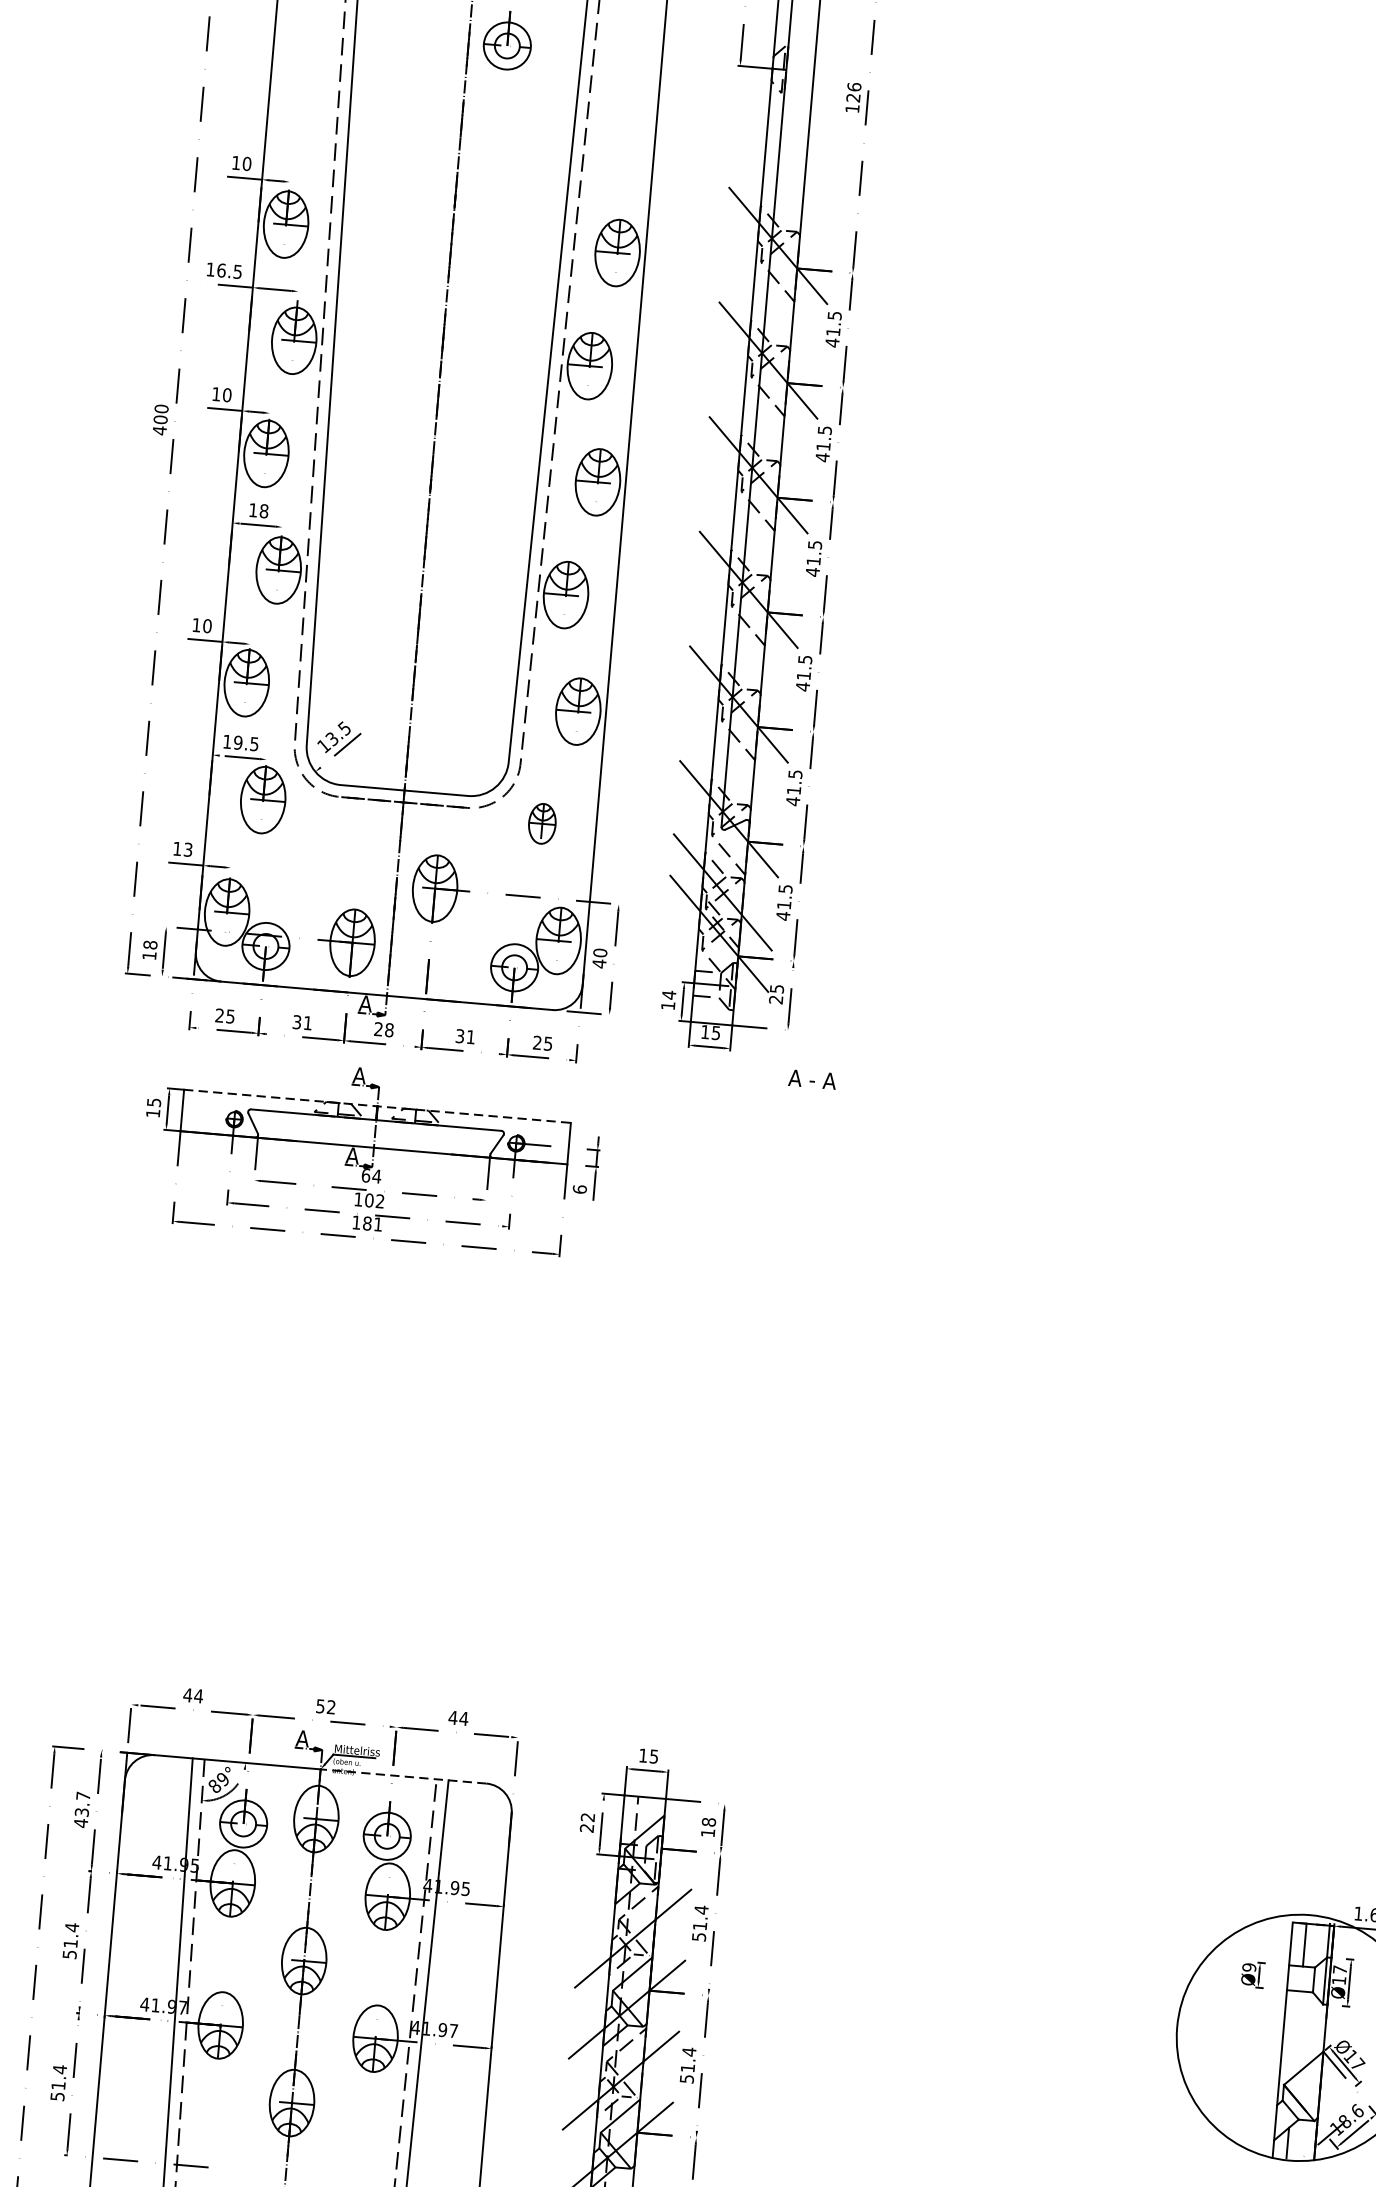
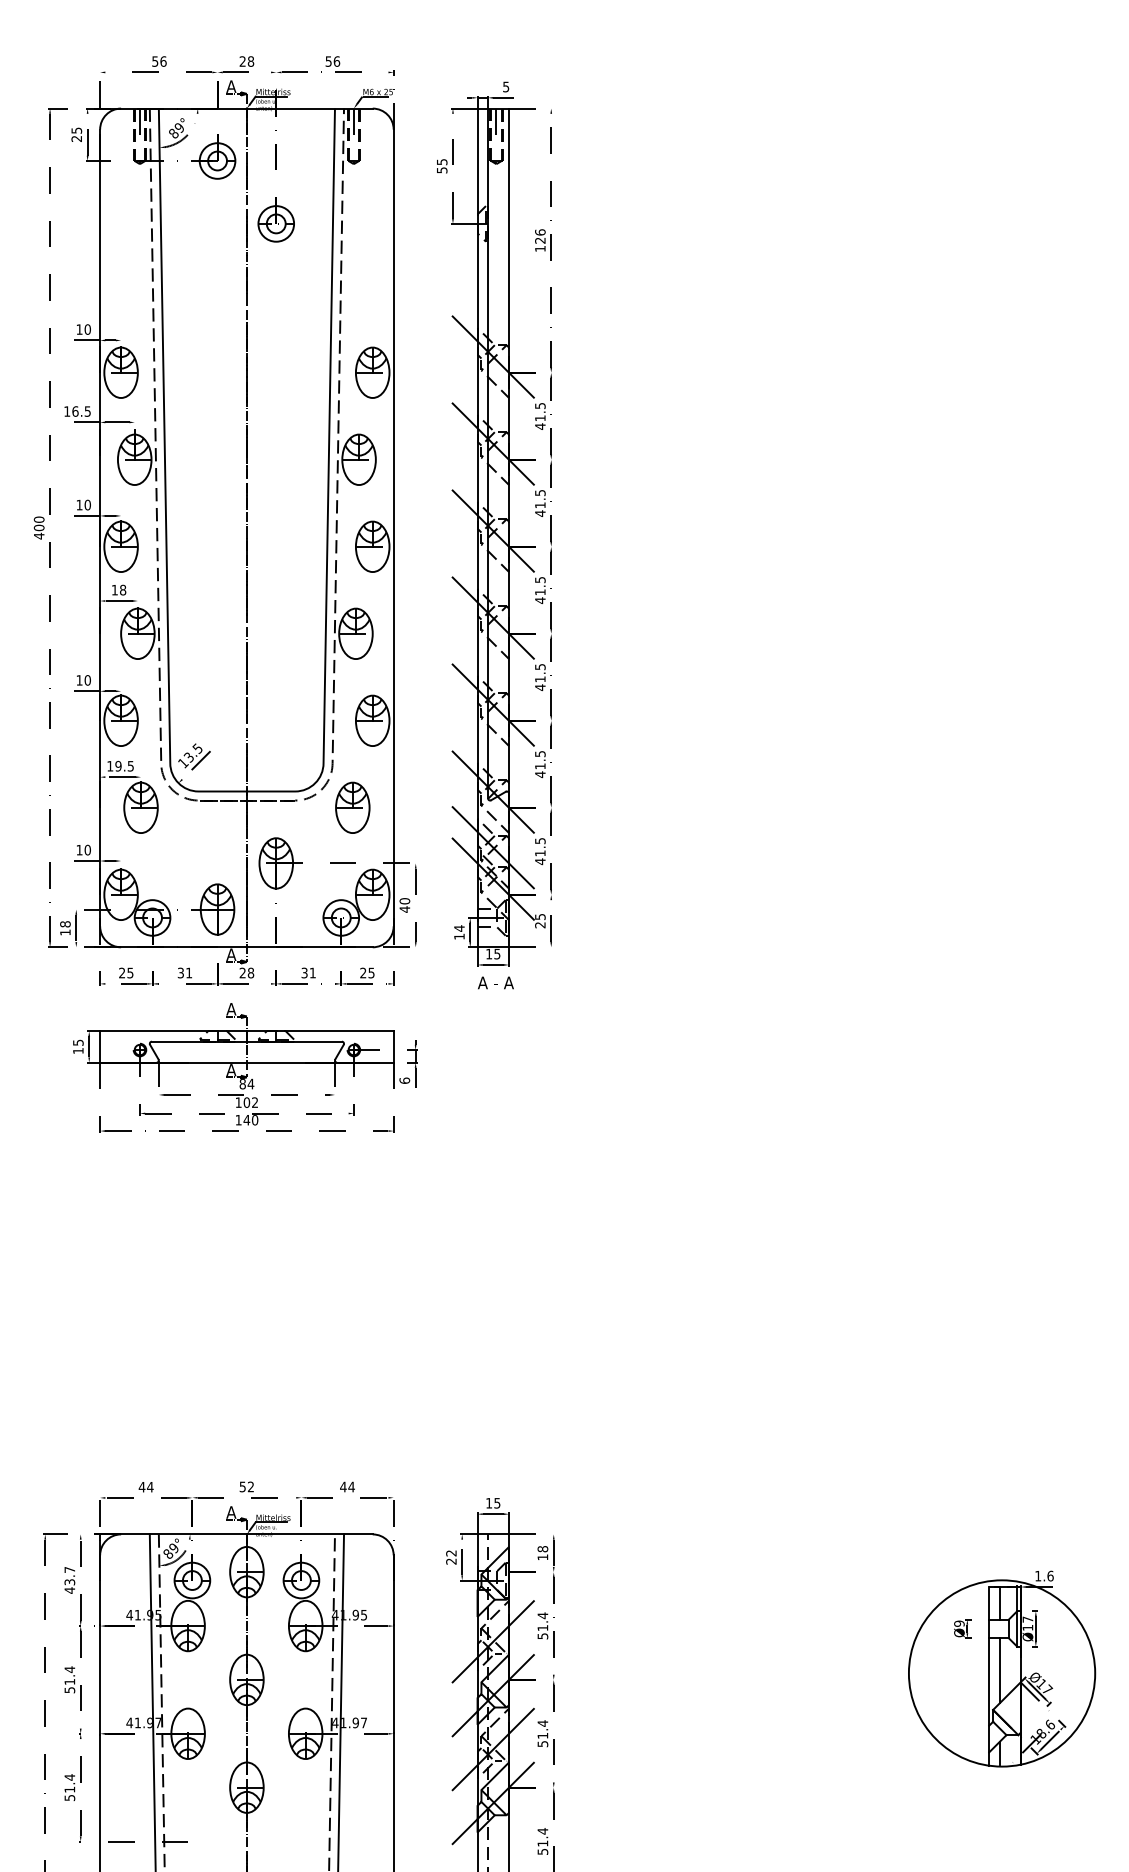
part: (541, 823) -> (352, 807), size x1.67
text: (187, 848) -> (87, 849), 13 -> 10
text: (811, 1078) -> (495, 982), moved
line: (376, 1106) -> (246, 1031), dashed -> solid
text: (365, 1176) -> (242, 1084), 64 -> 84
text: (372, 1223) -> (250, 1119), 181 -> 140
line: (403, 1776) -> (309, 1534), dashed -> solid
line: (1296, 2033) -> (999, 1670), added

